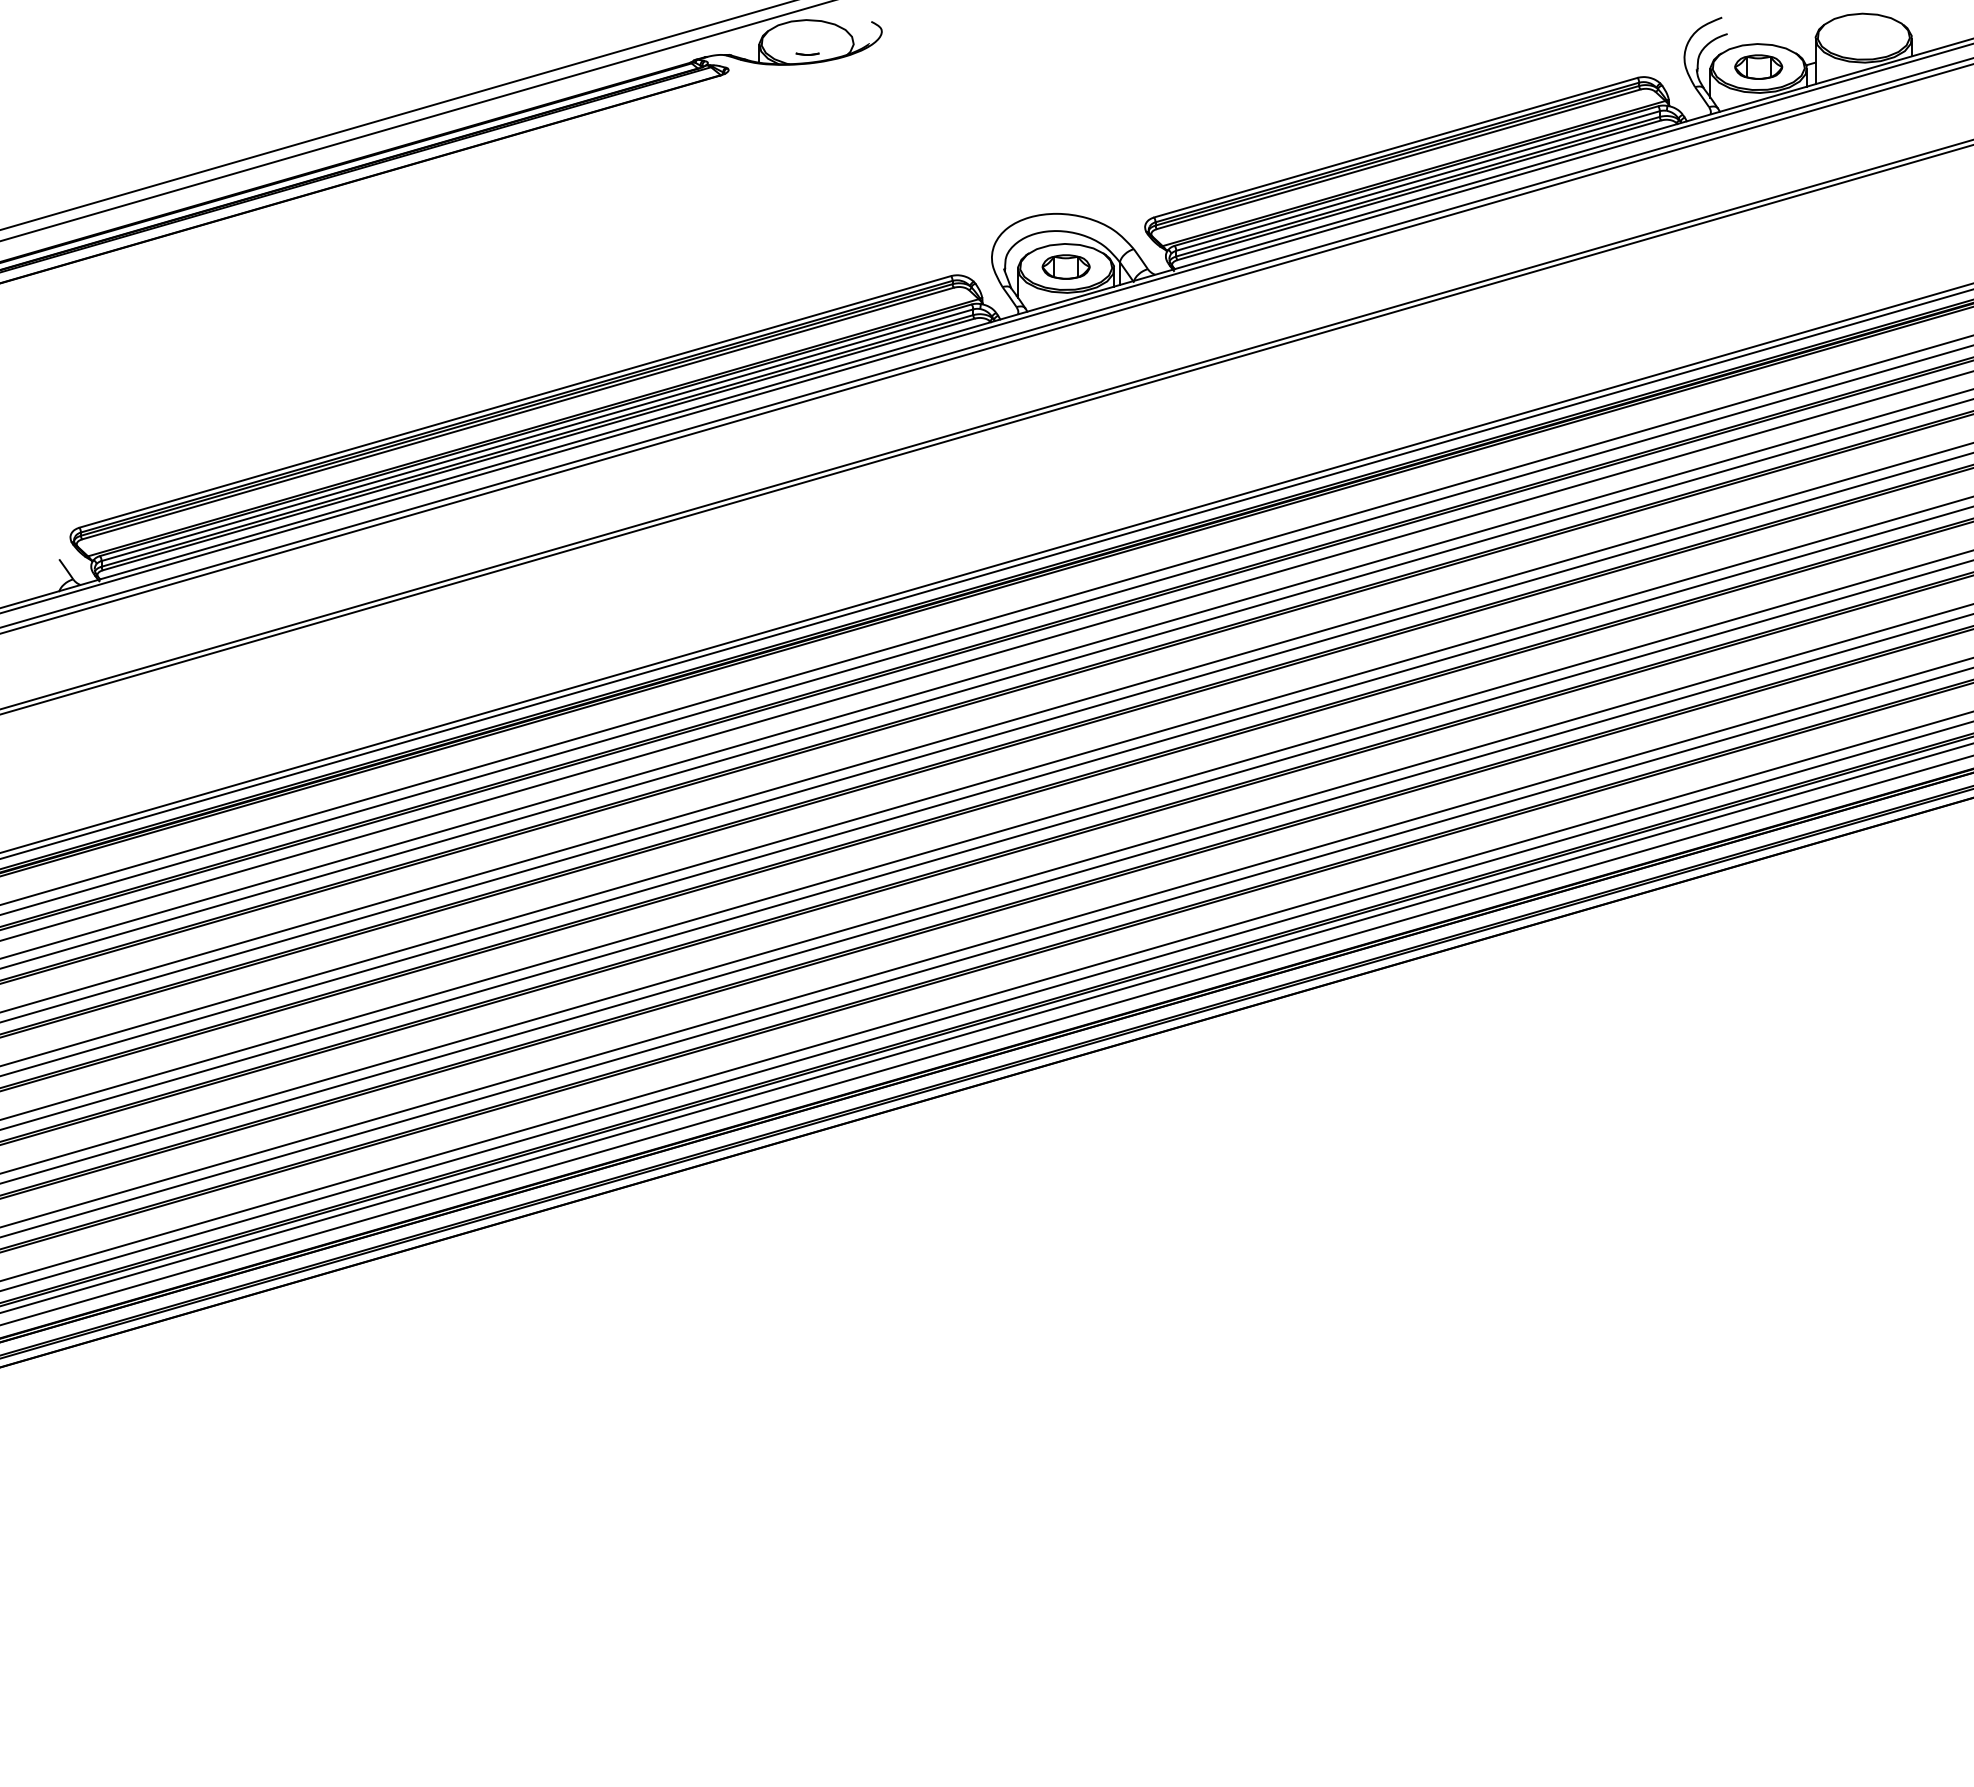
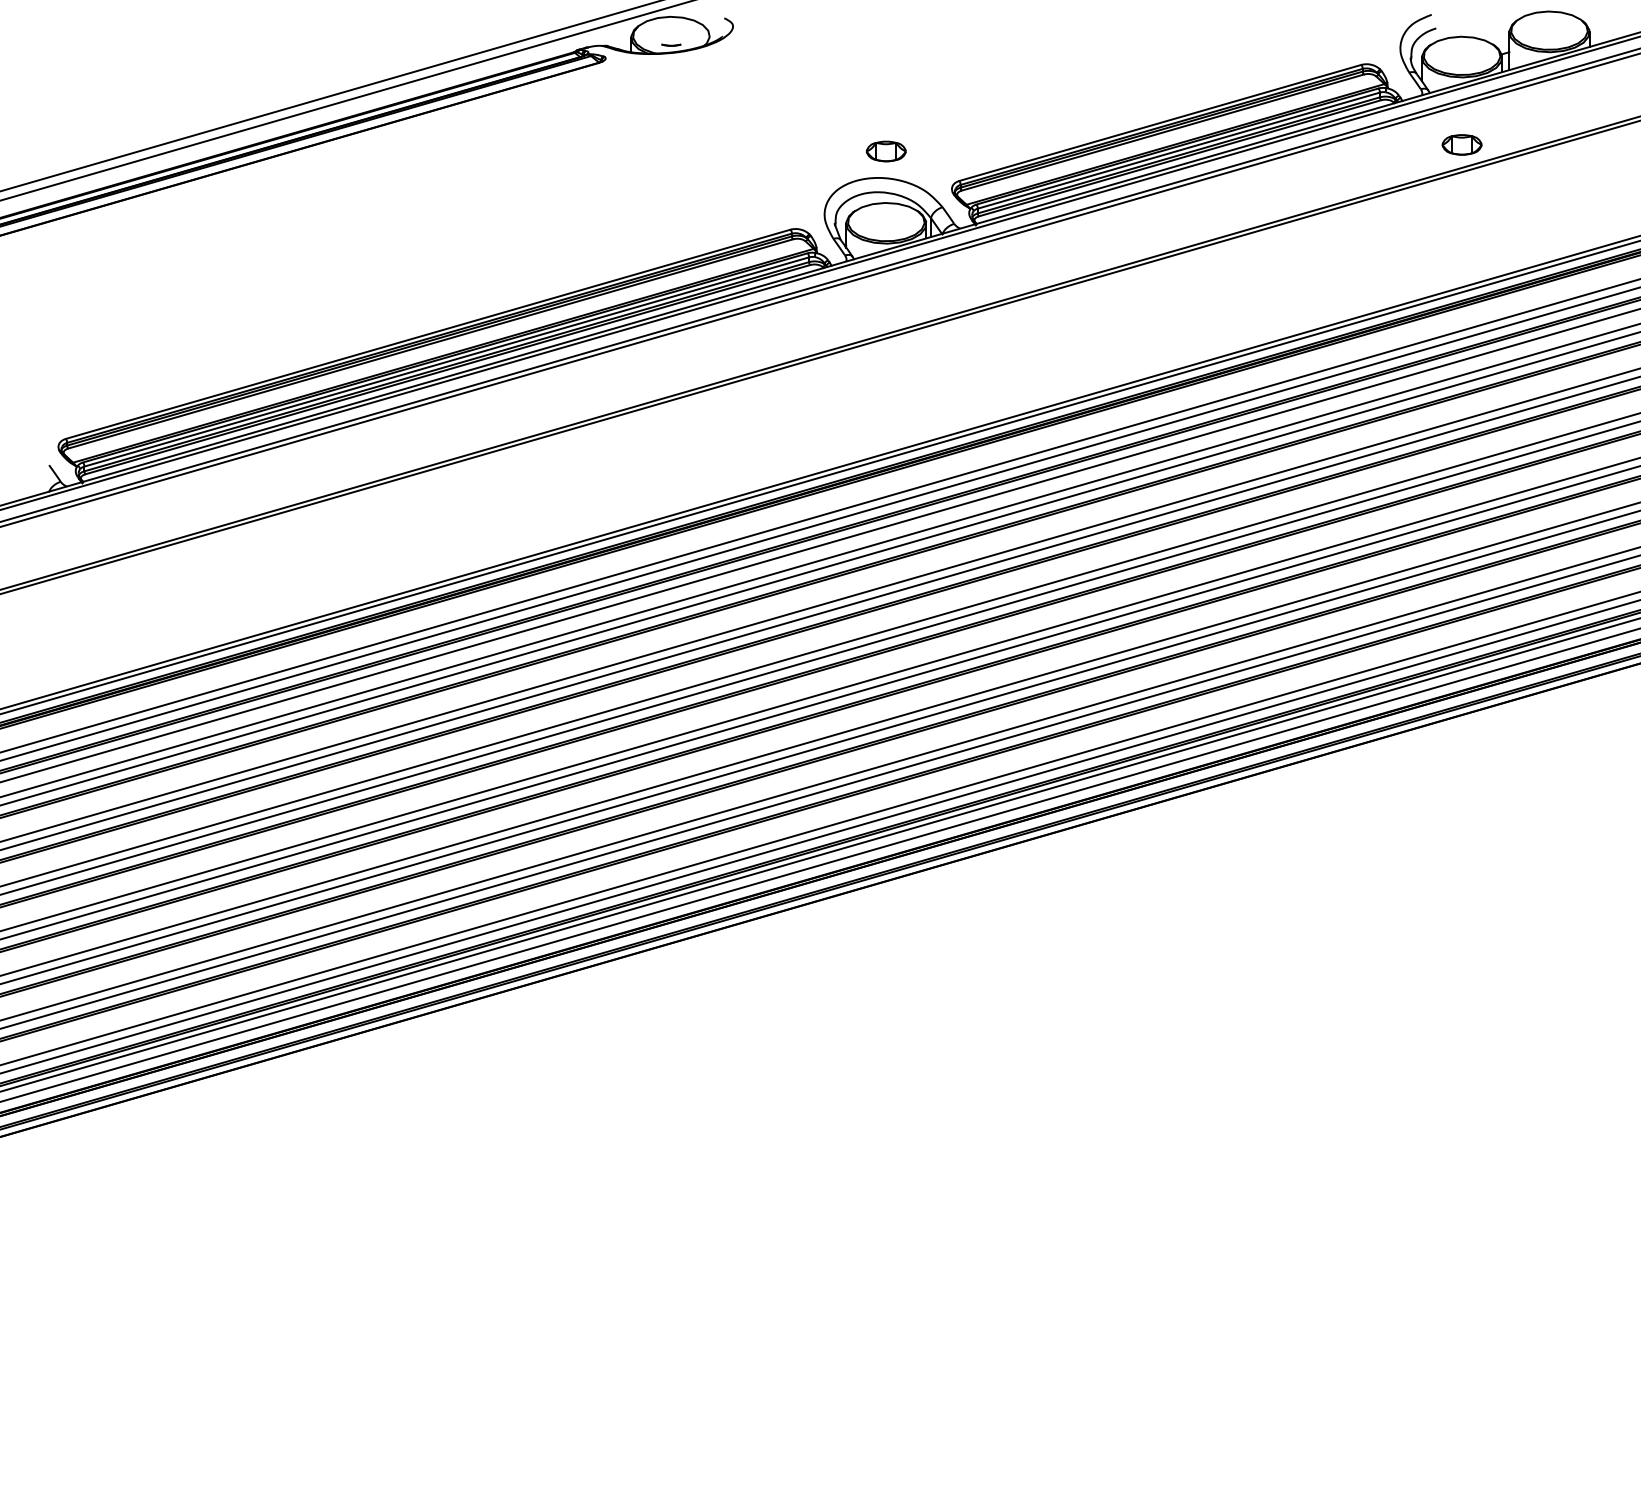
part: (1758, 66) -> (1461, 144), moved
part: (1065, 266) -> (885, 151), moved

